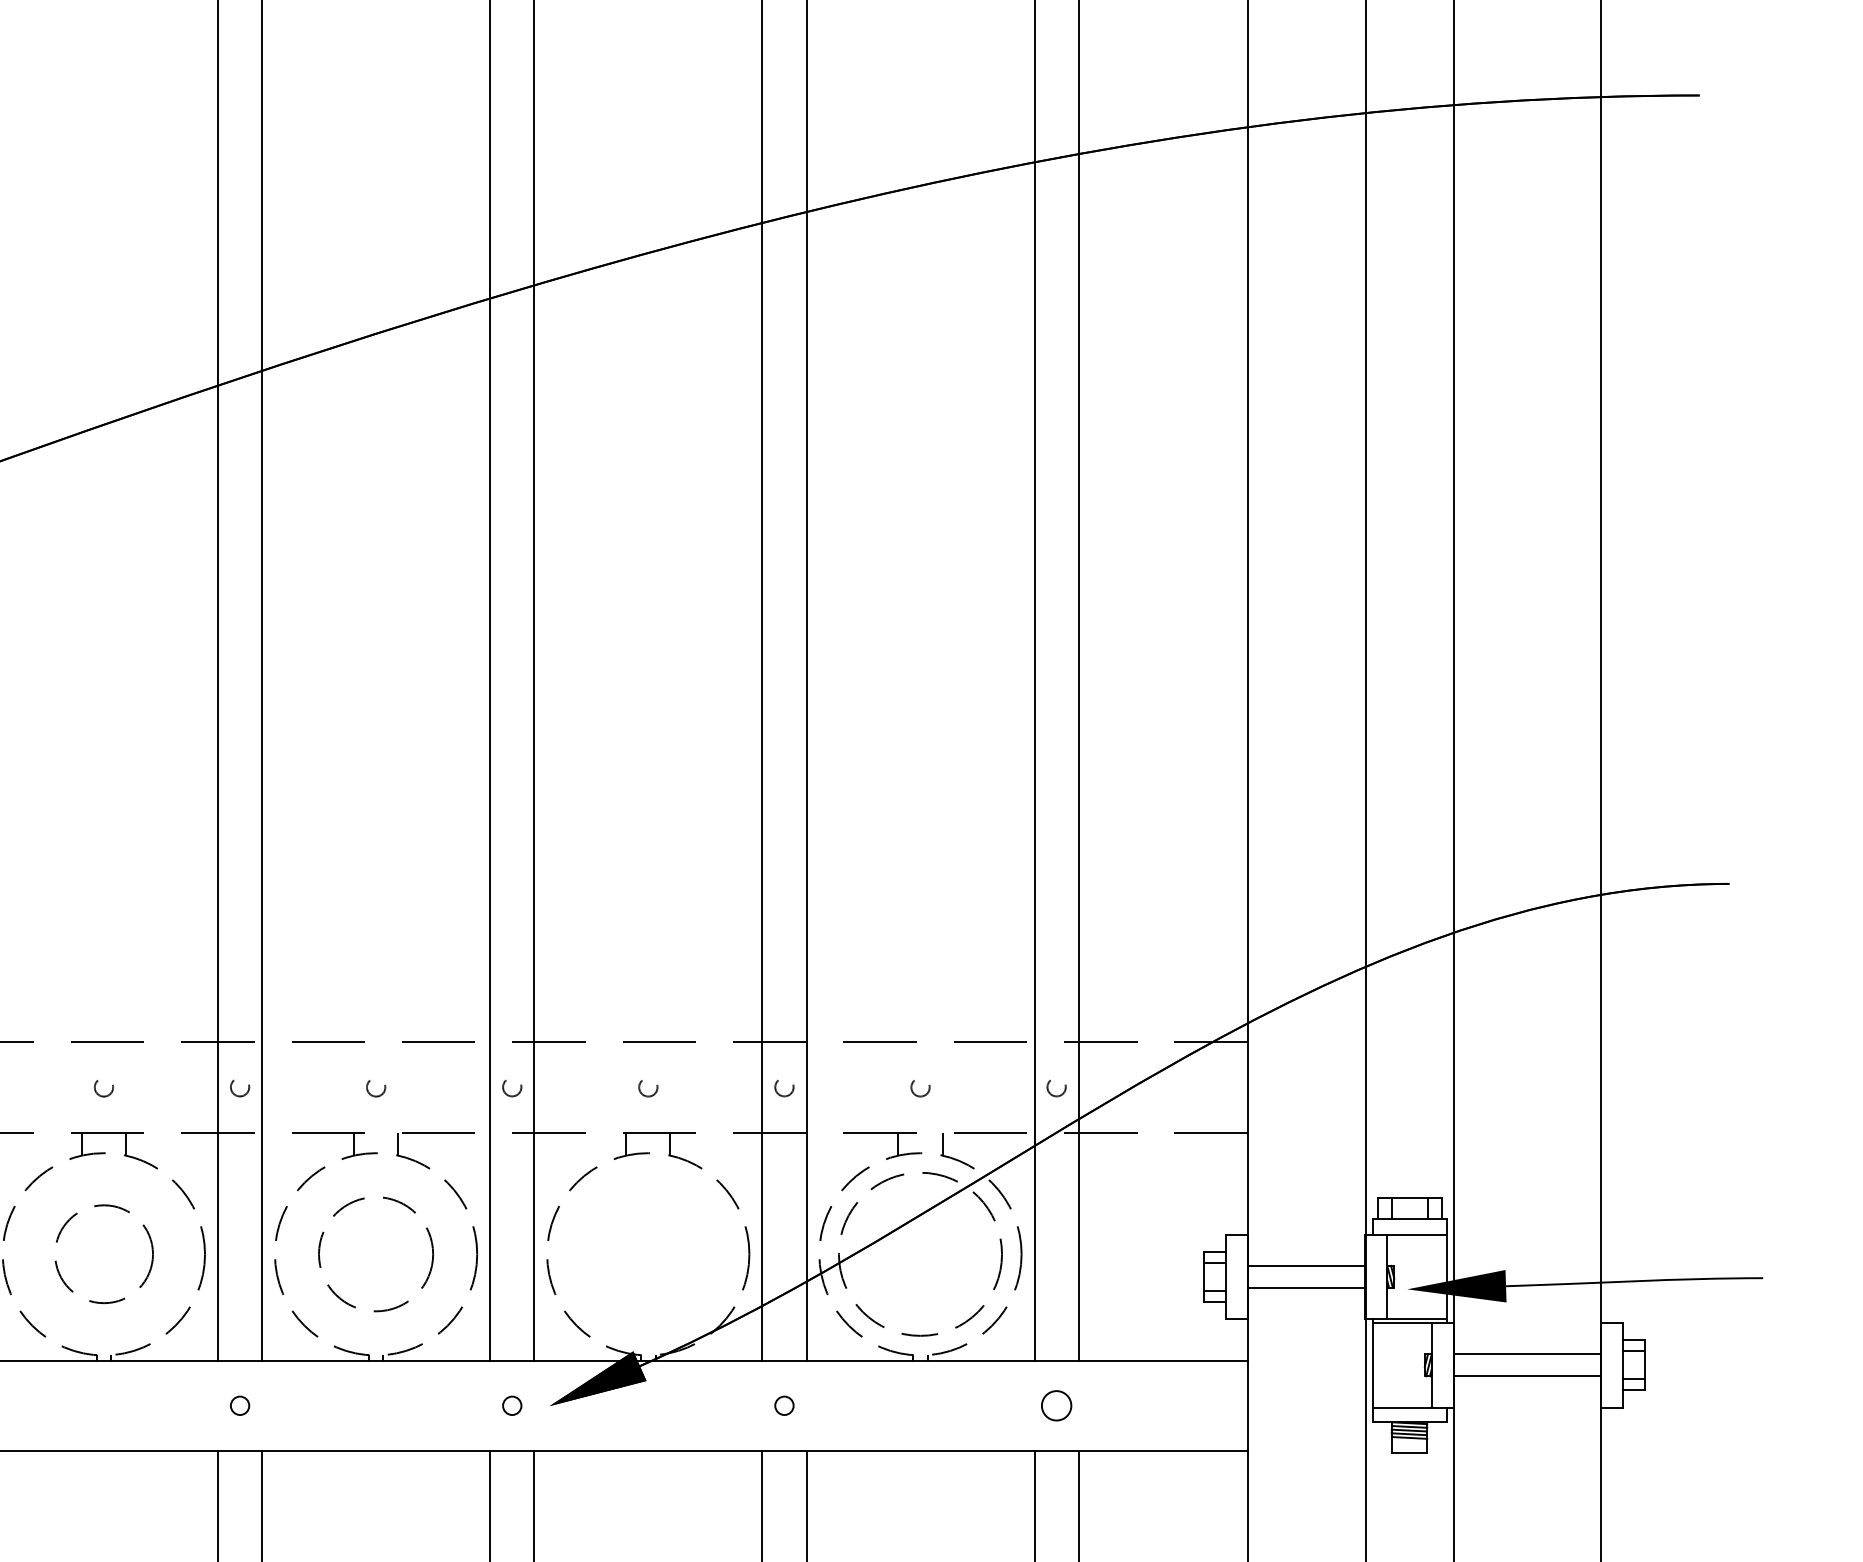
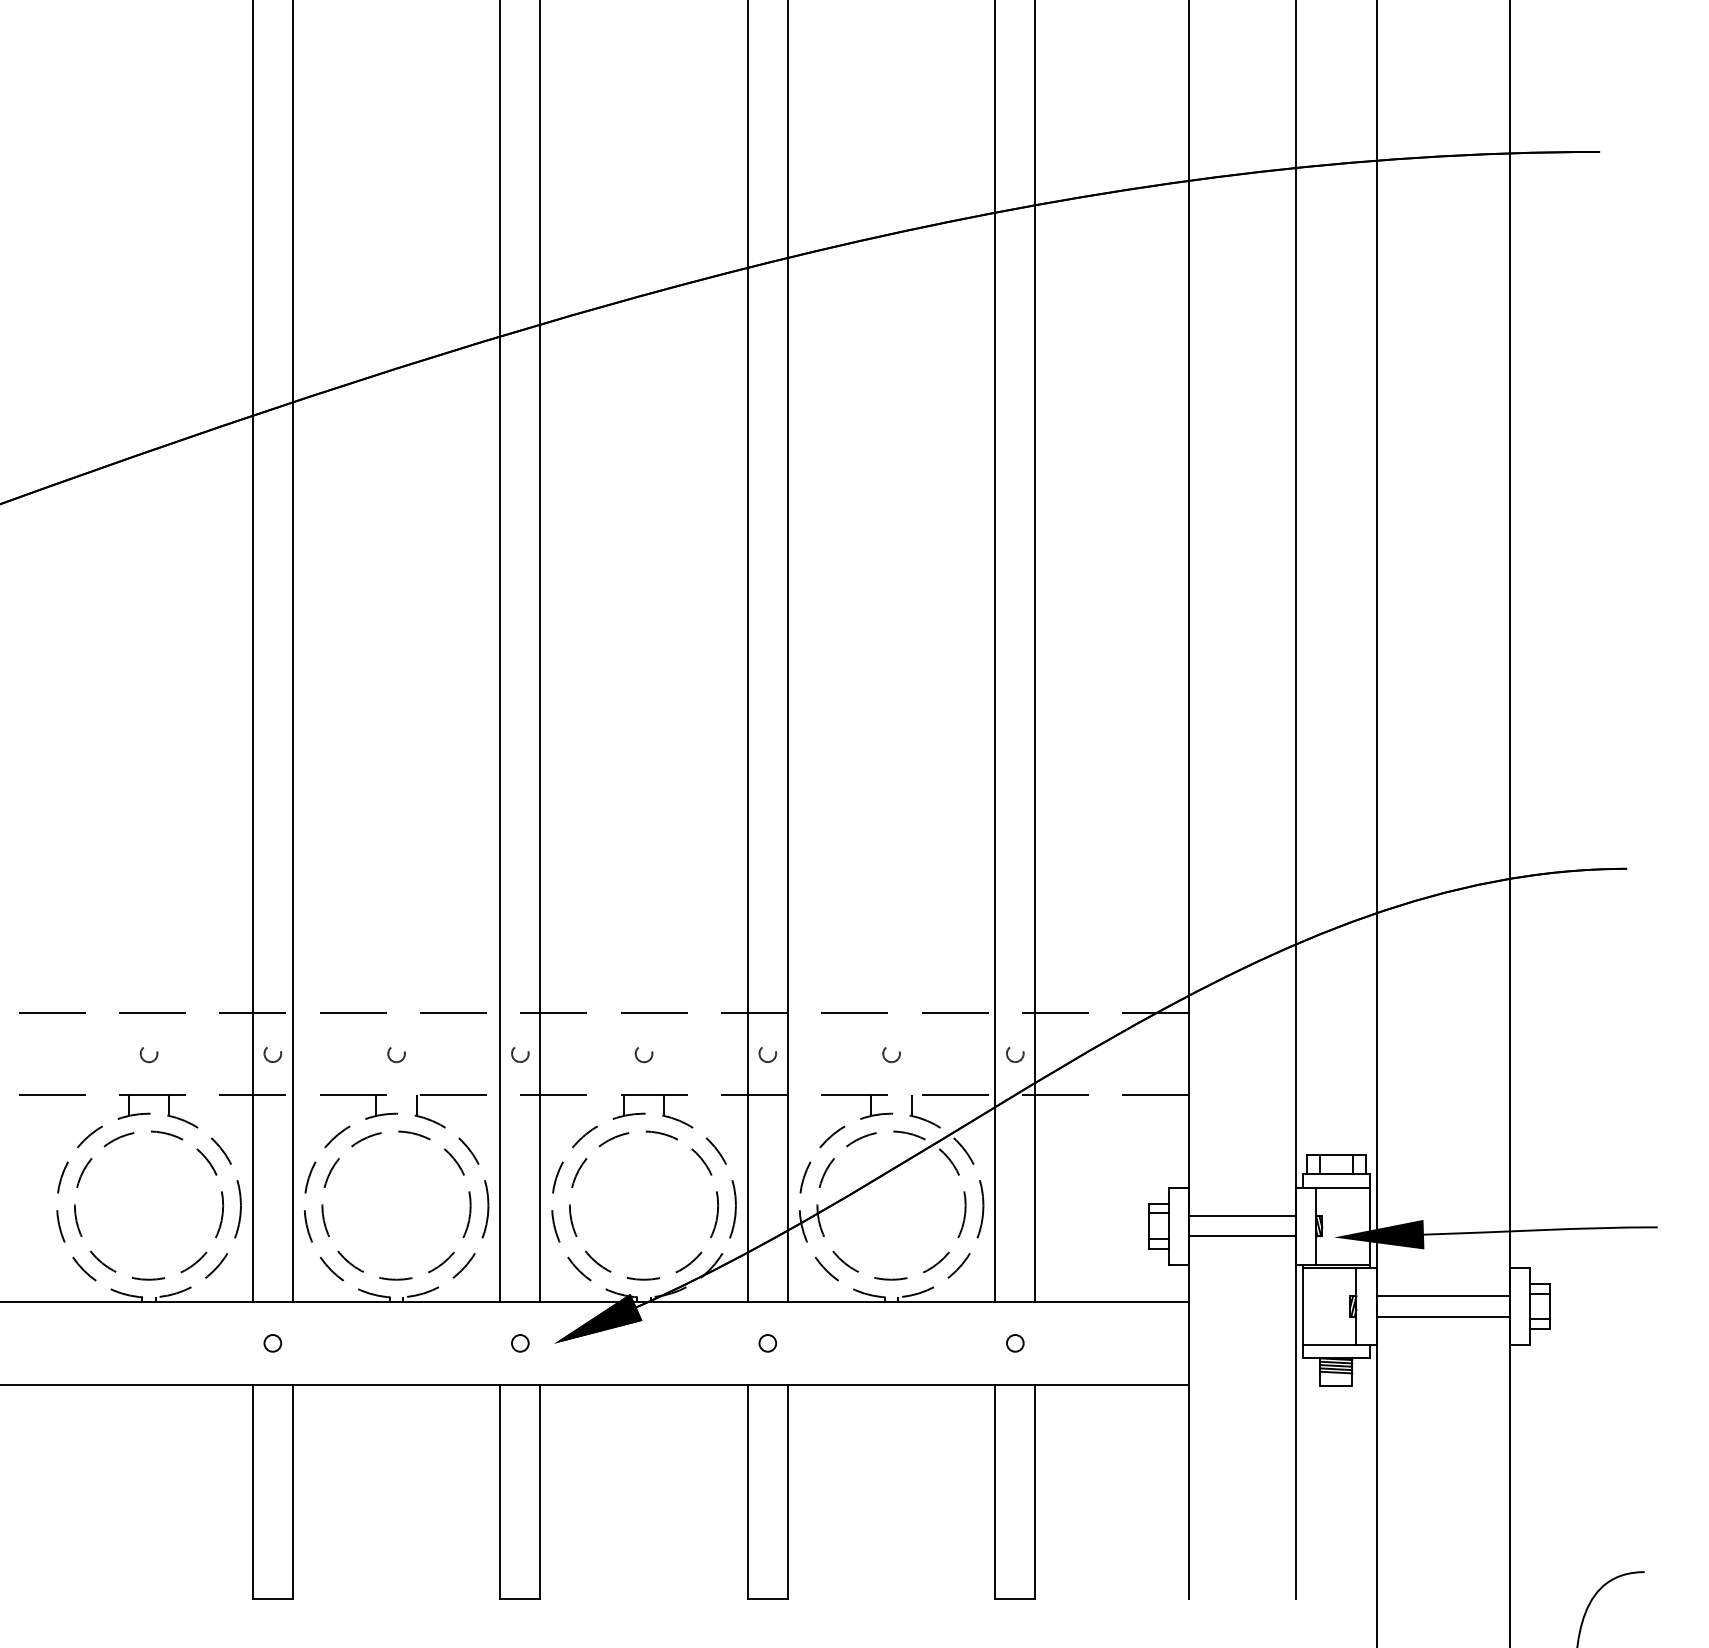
circle: (104, 1254) -> (149, 1205), size x1.67
circle: (376, 1254) -> (396, 1205), size x1.43
circle: (648, 1254) -> (644, 1205), added
circle: (1055, 1405) -> (1014, 1343), size x0.62

